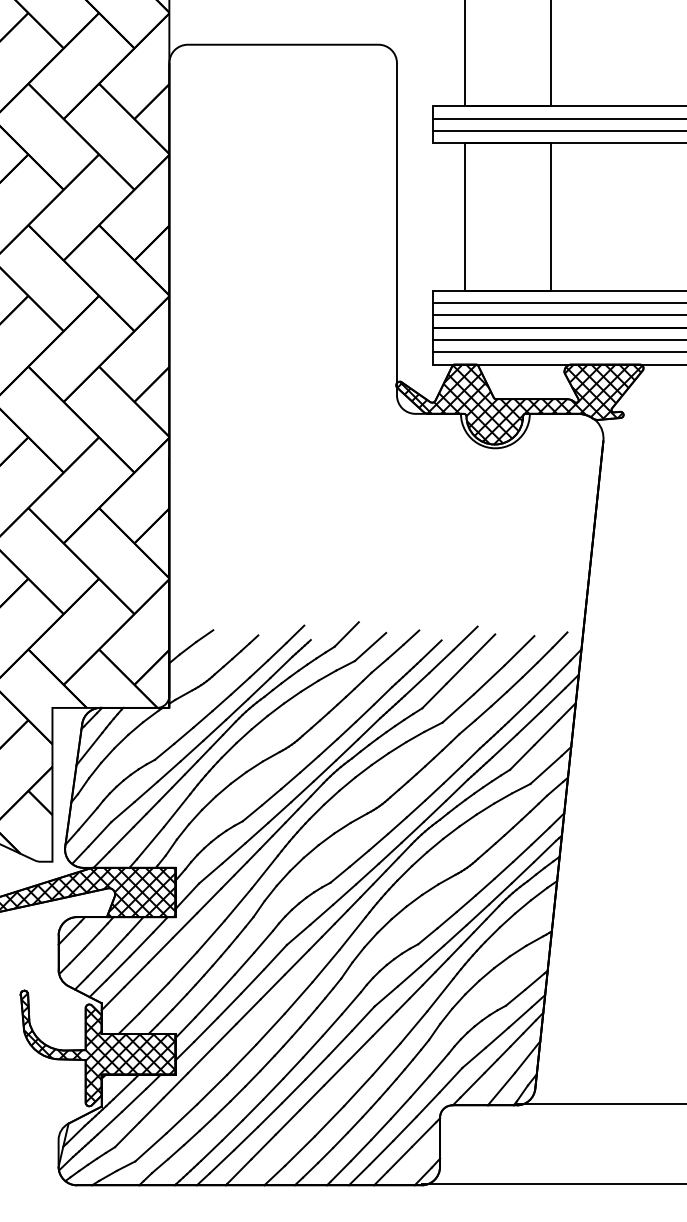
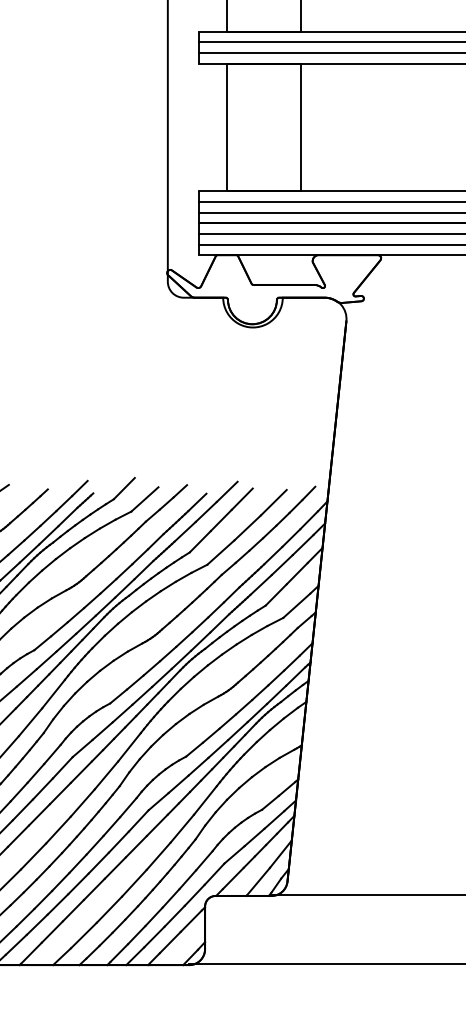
hatch: (519, 404) -> (273, 289), removed

